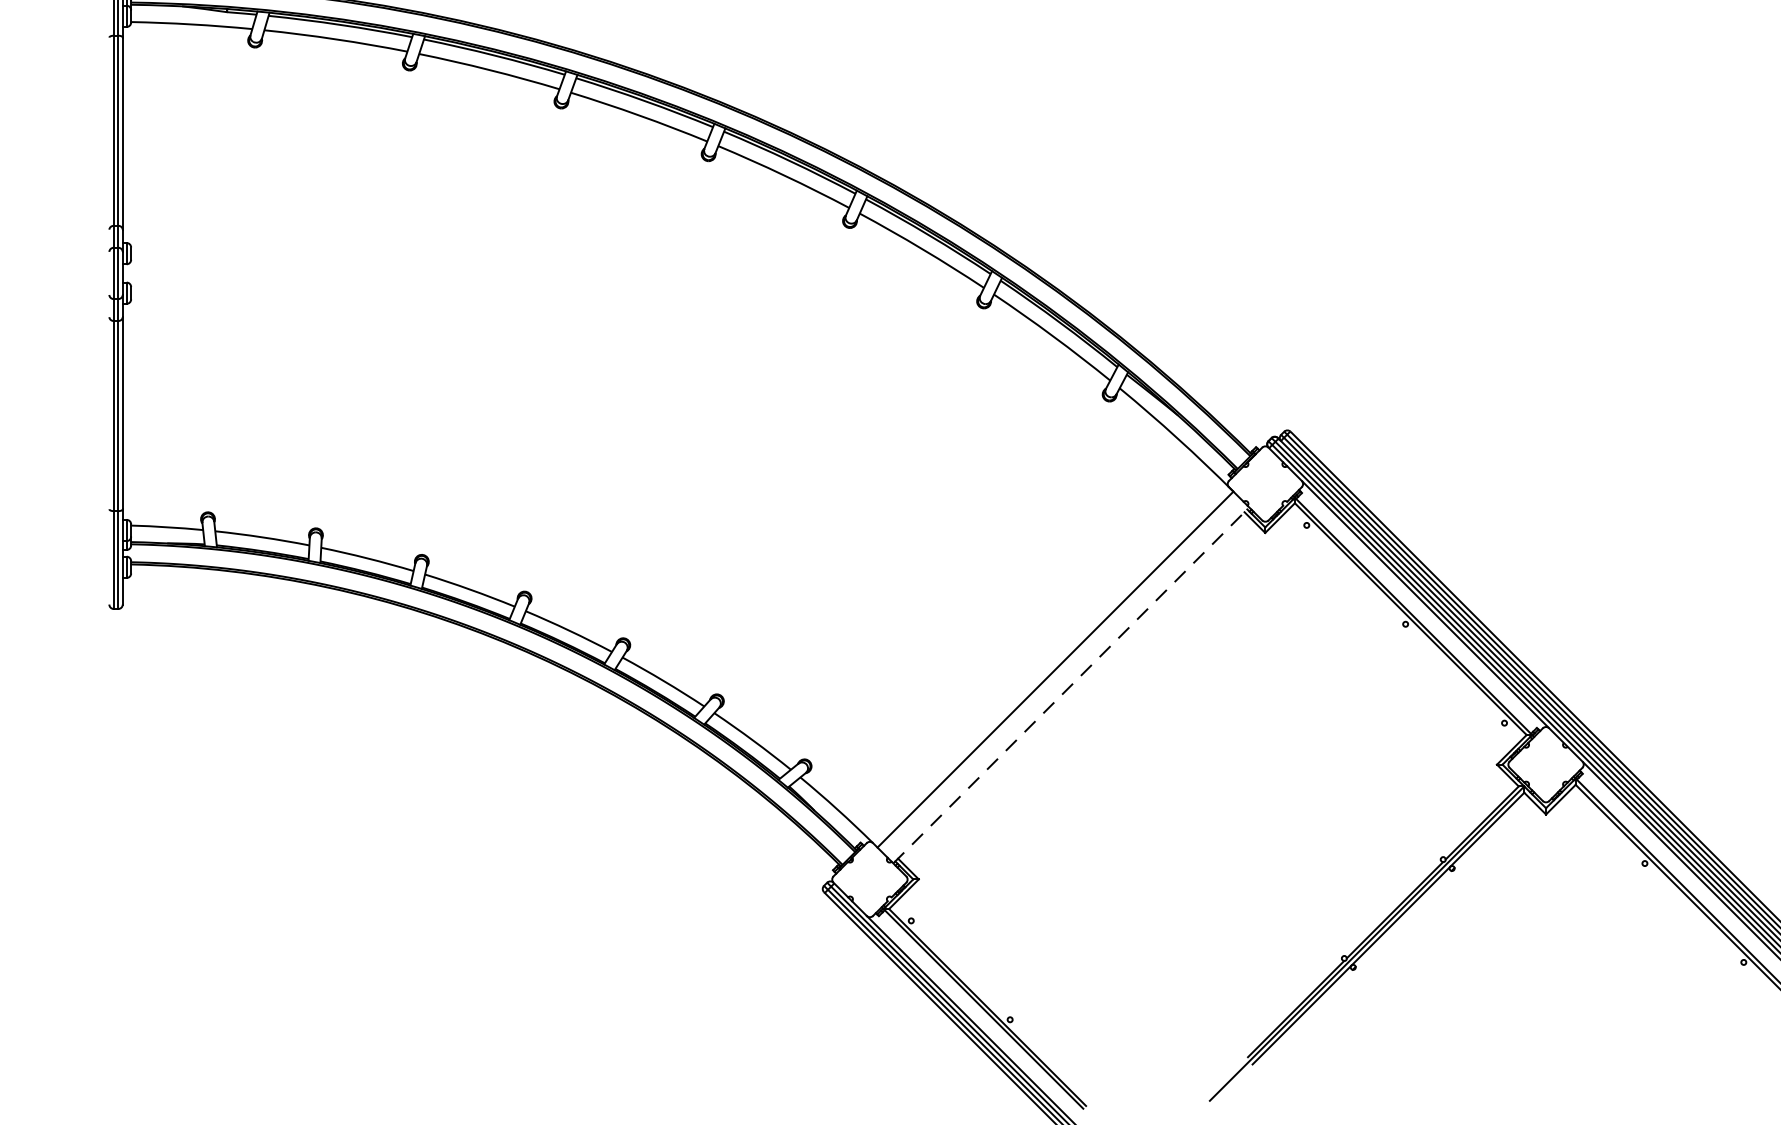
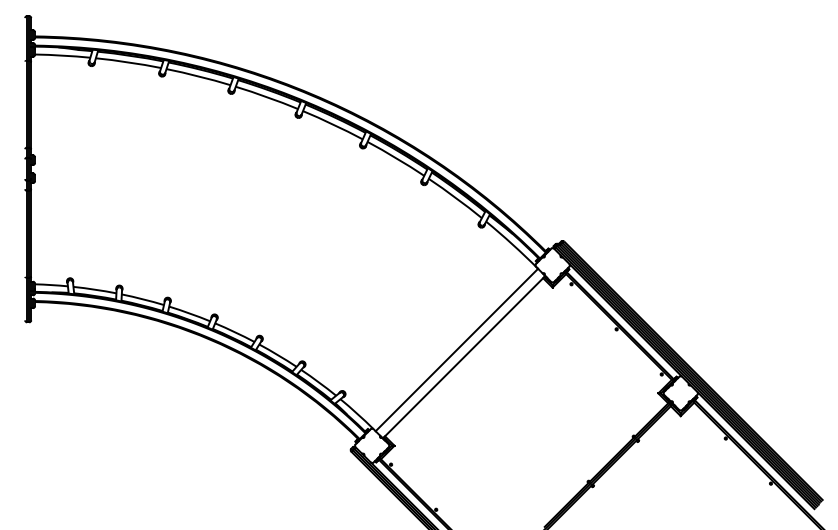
line: (1072, 685) -> (464, 357), dashed -> solid

